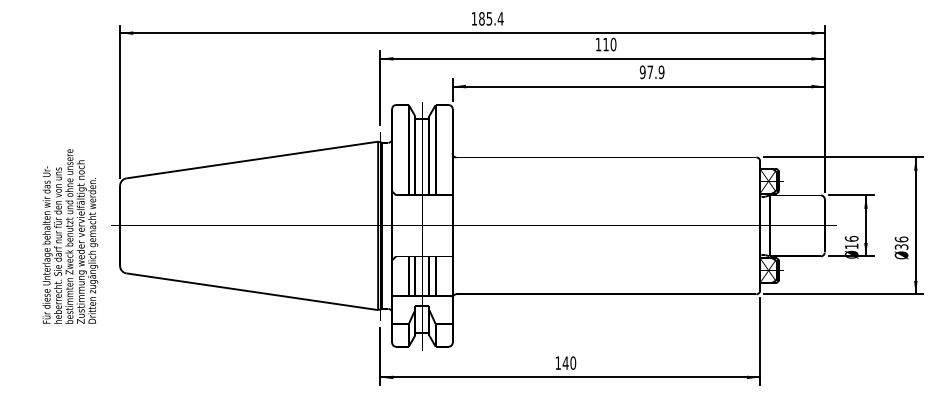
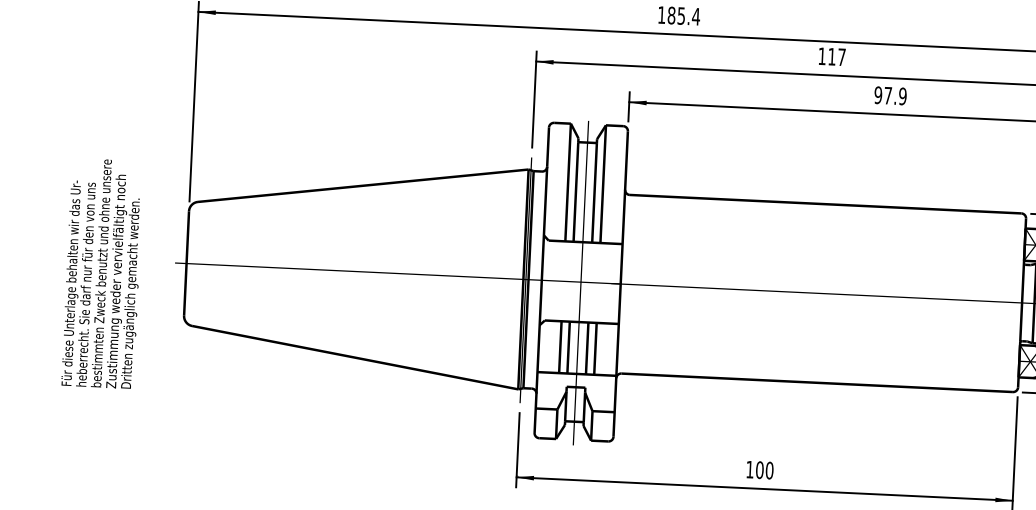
text: (613, 44) -> (841, 57), 110 -> 117
text: (70, 236) -> (102, 273), moved
text: (565, 362) -> (759, 469), 140 -> 100

